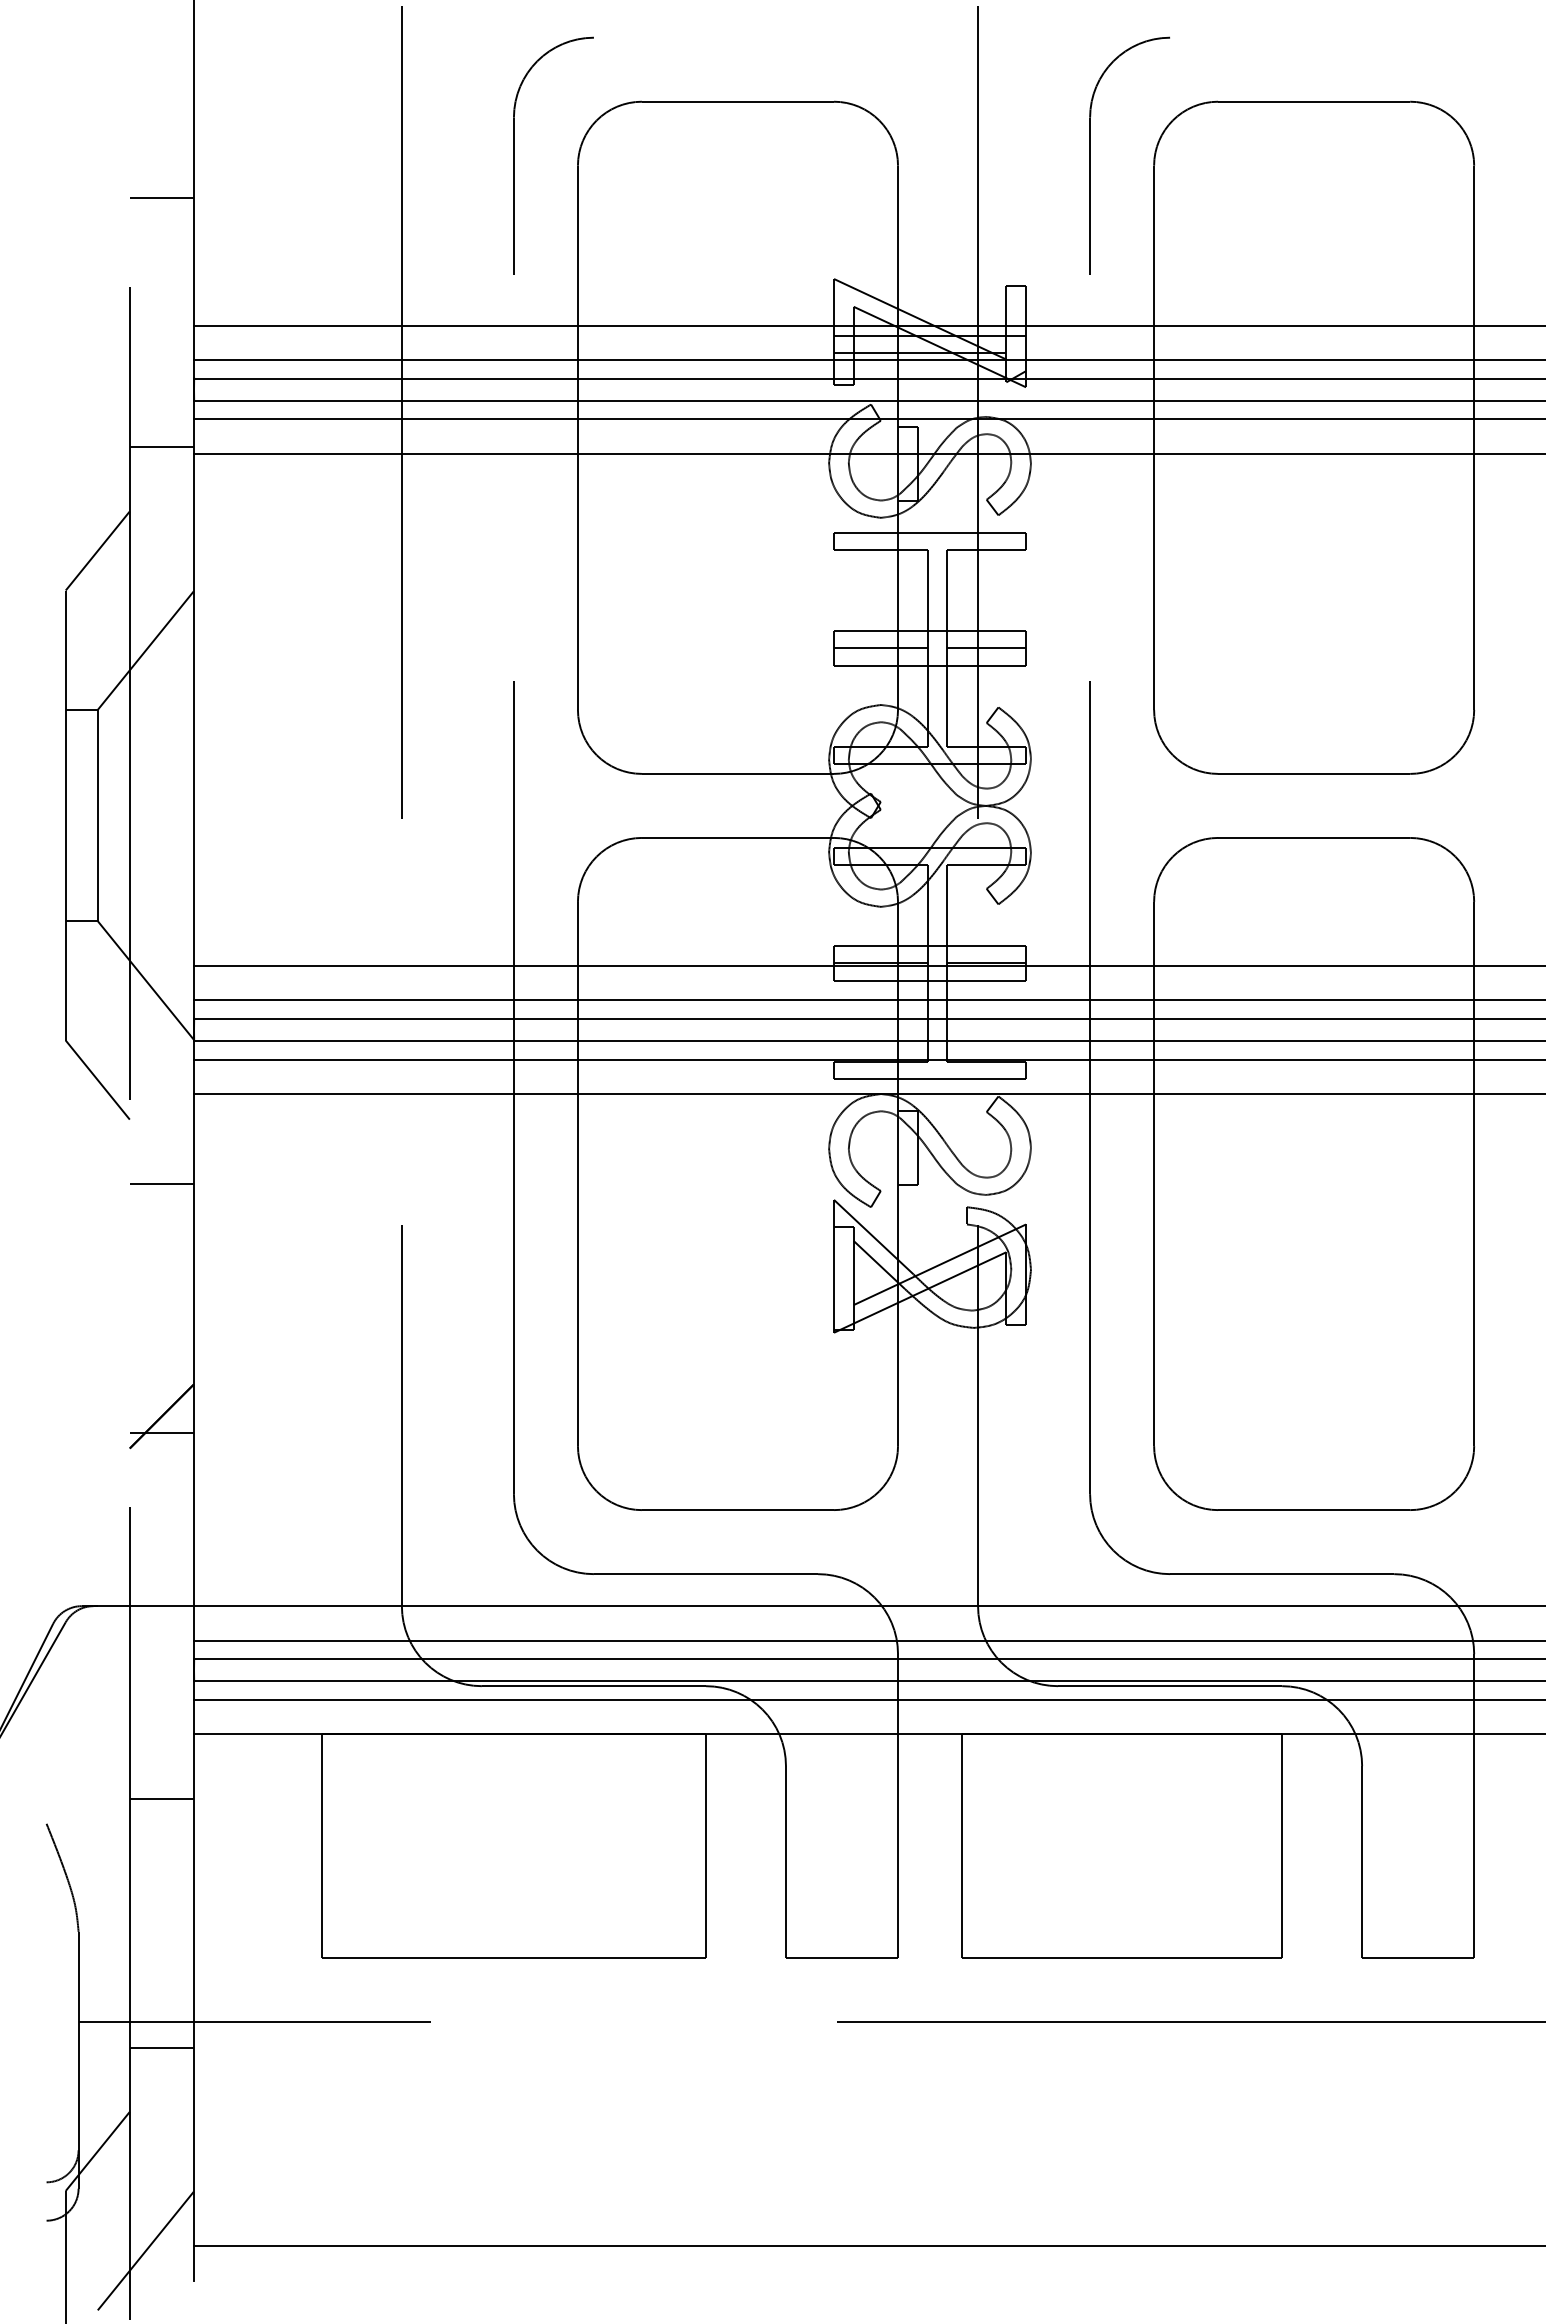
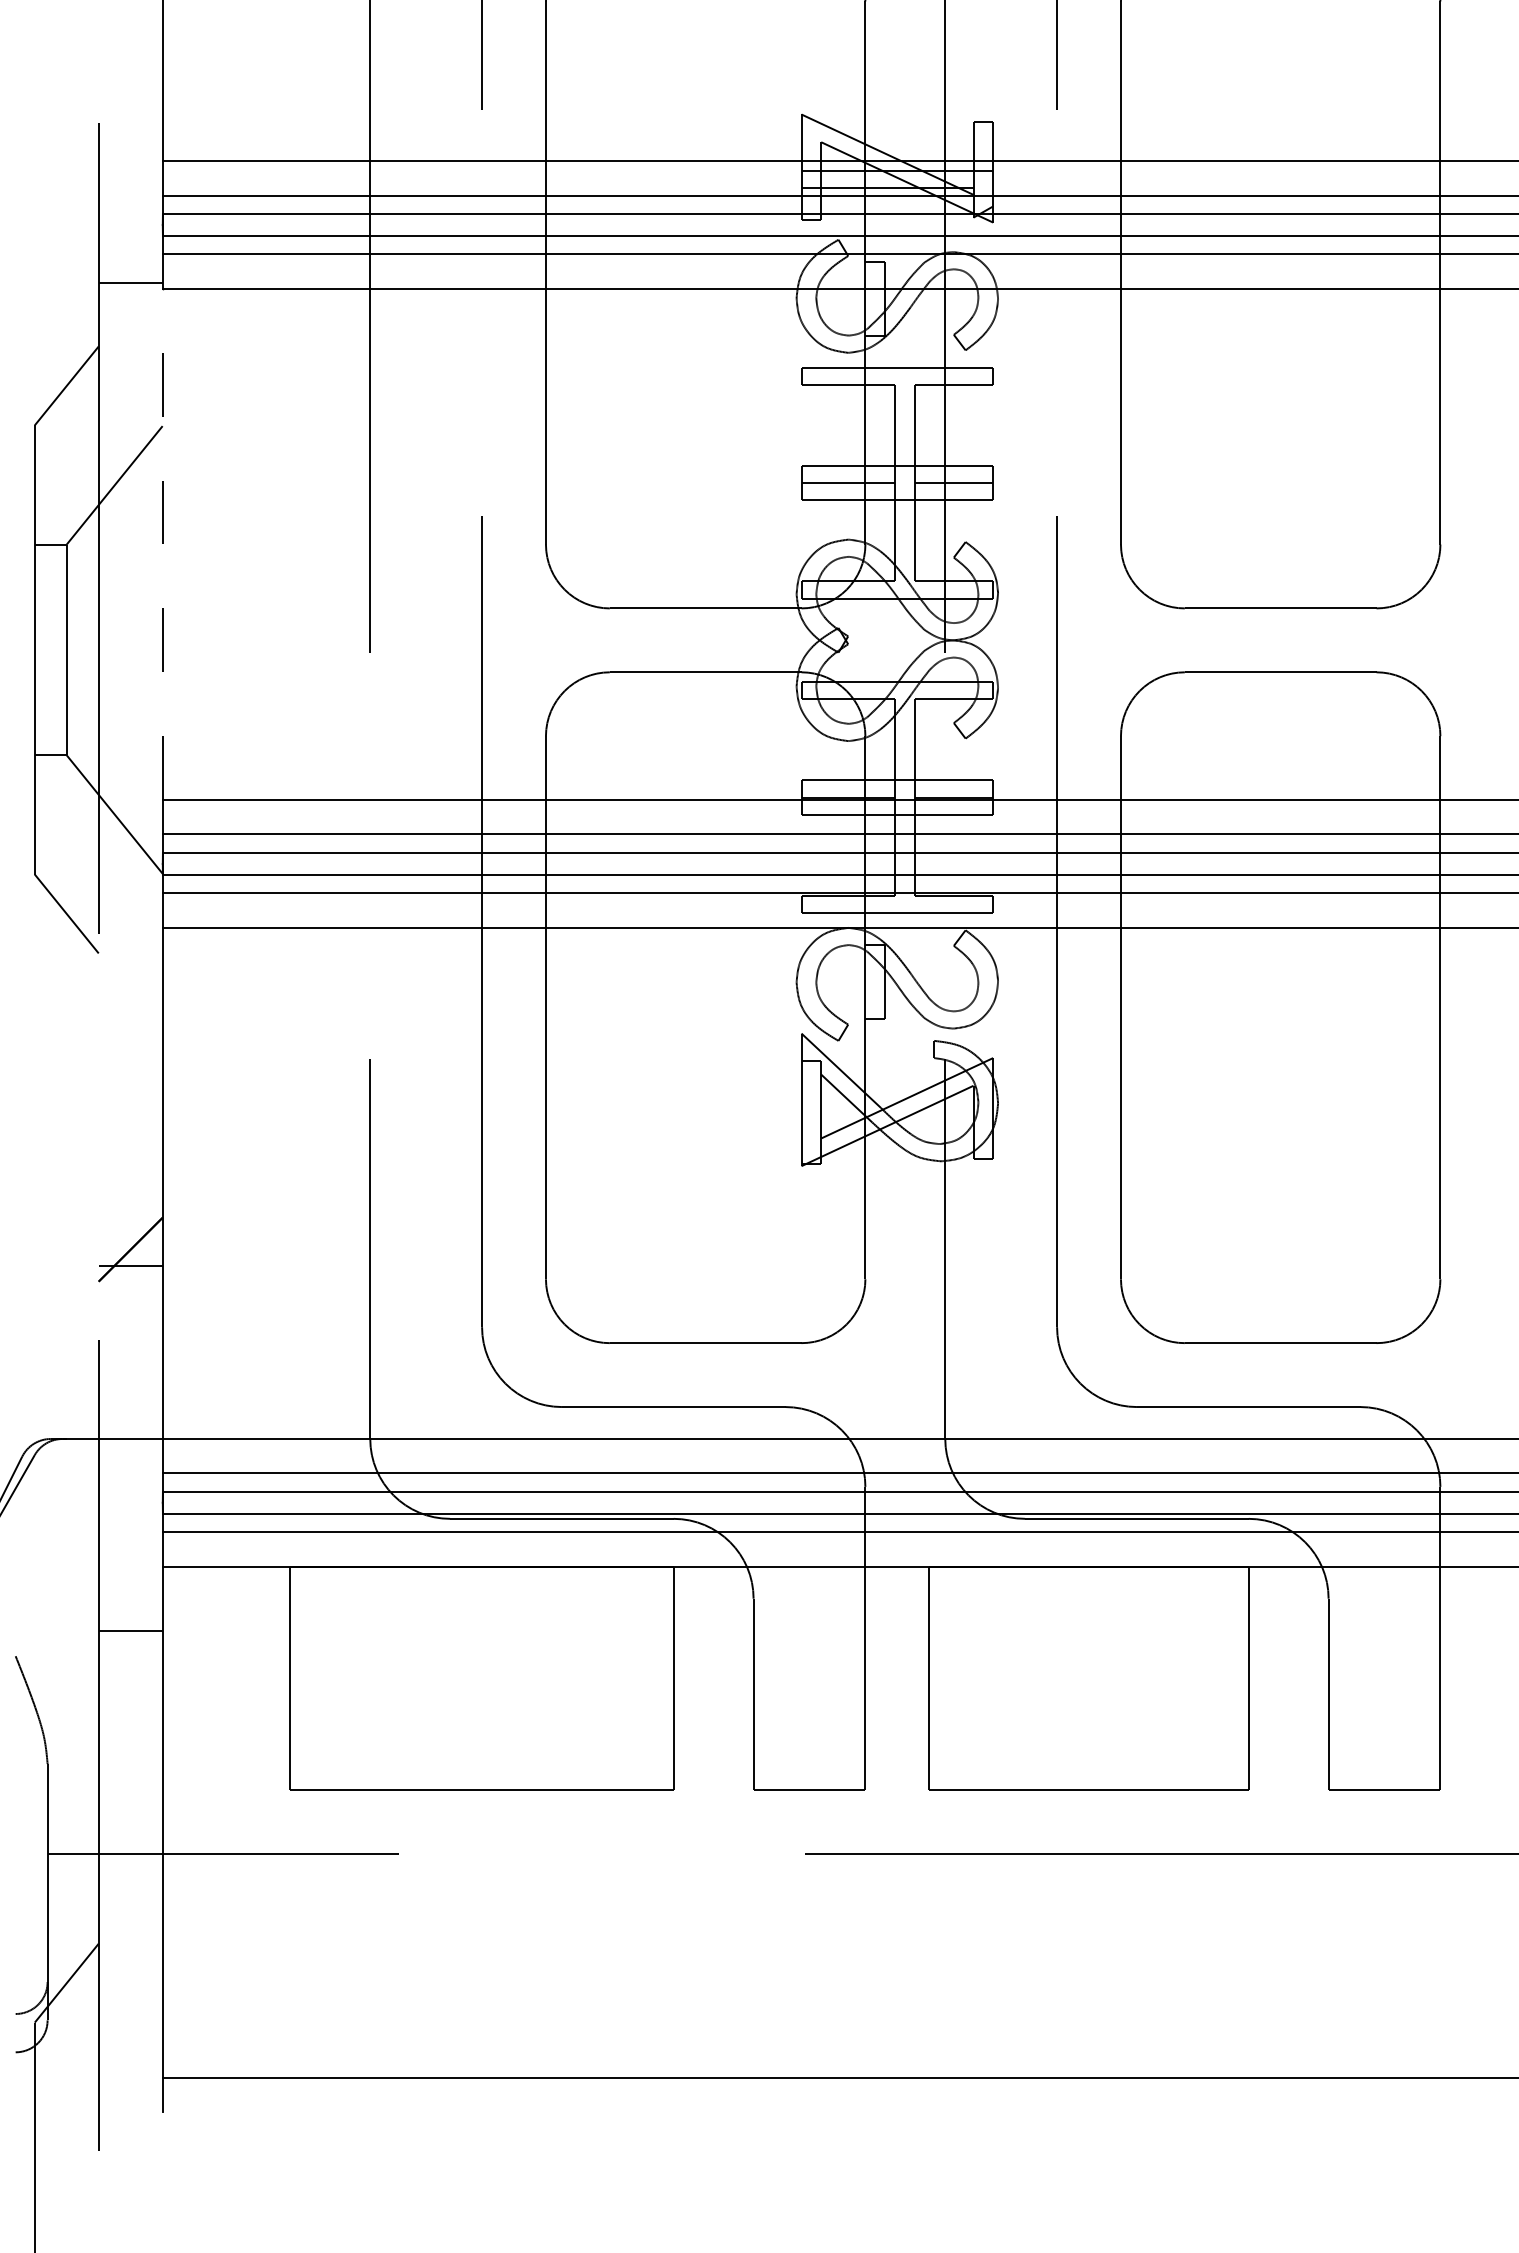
line: (161, 198) -> (130, 34), removed
line: (193, 709) -> (162, 544), solid -> dashed
line: (161, 1183) -> (130, 1017), removed
line: (161, 2047) -> (130, 1879), removed
line: (145, 2250) -> (114, 2082), removed

